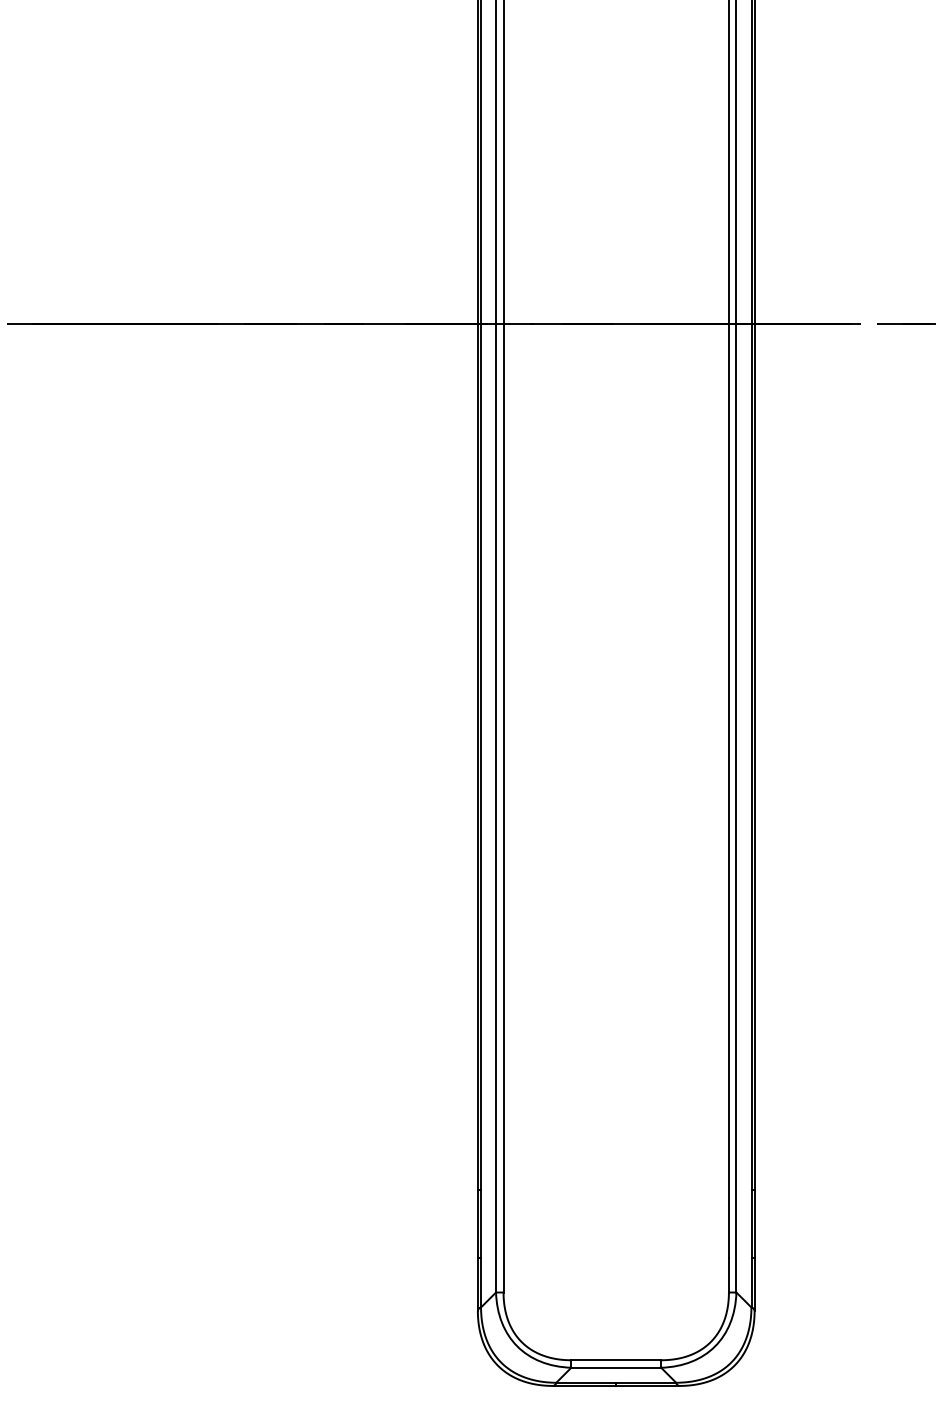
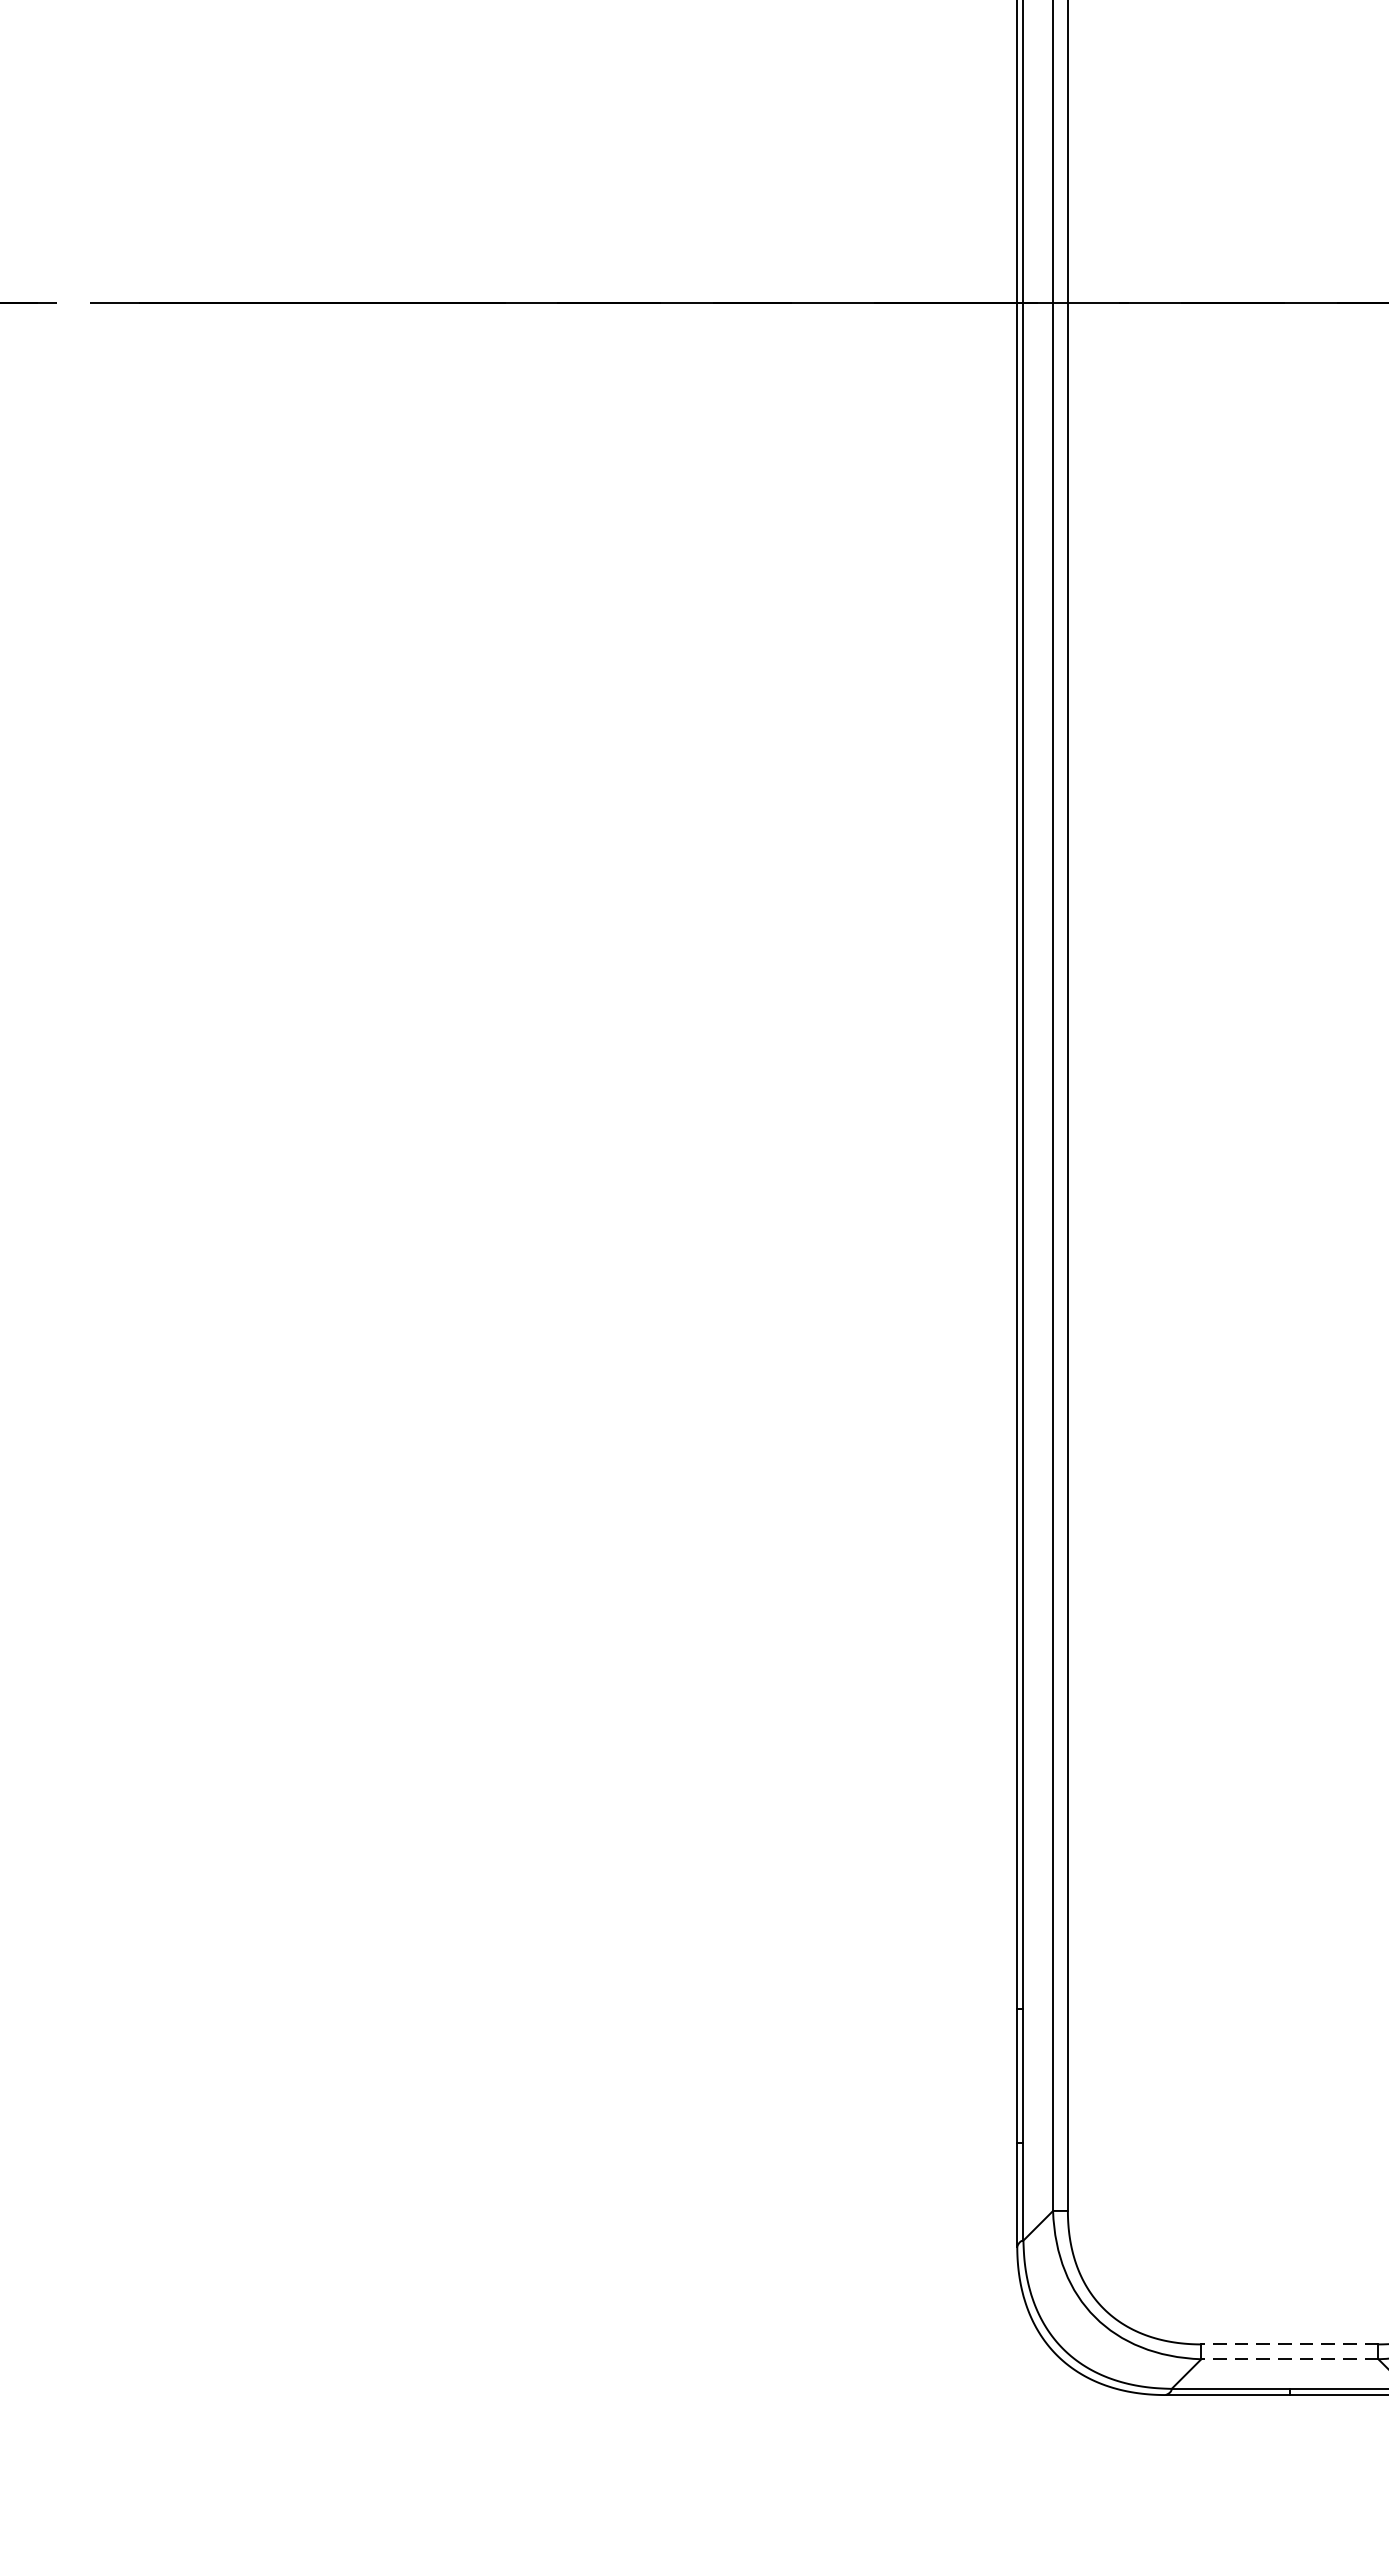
line: (616, 1360) -> (1290, 2344), solid -> dashed
line: (616, 1367) -> (1290, 2358), solid -> dashed

